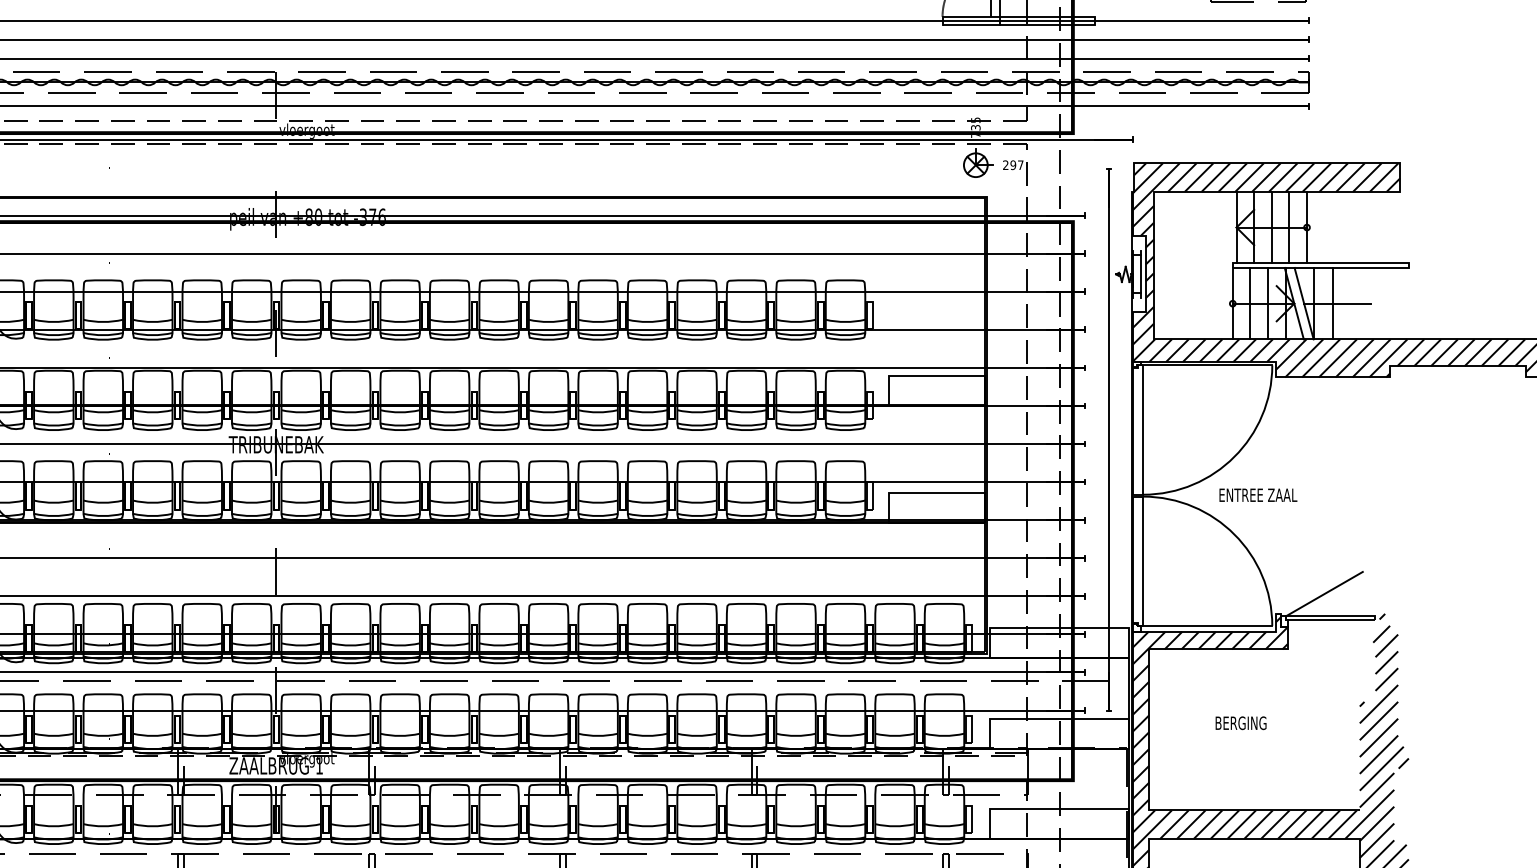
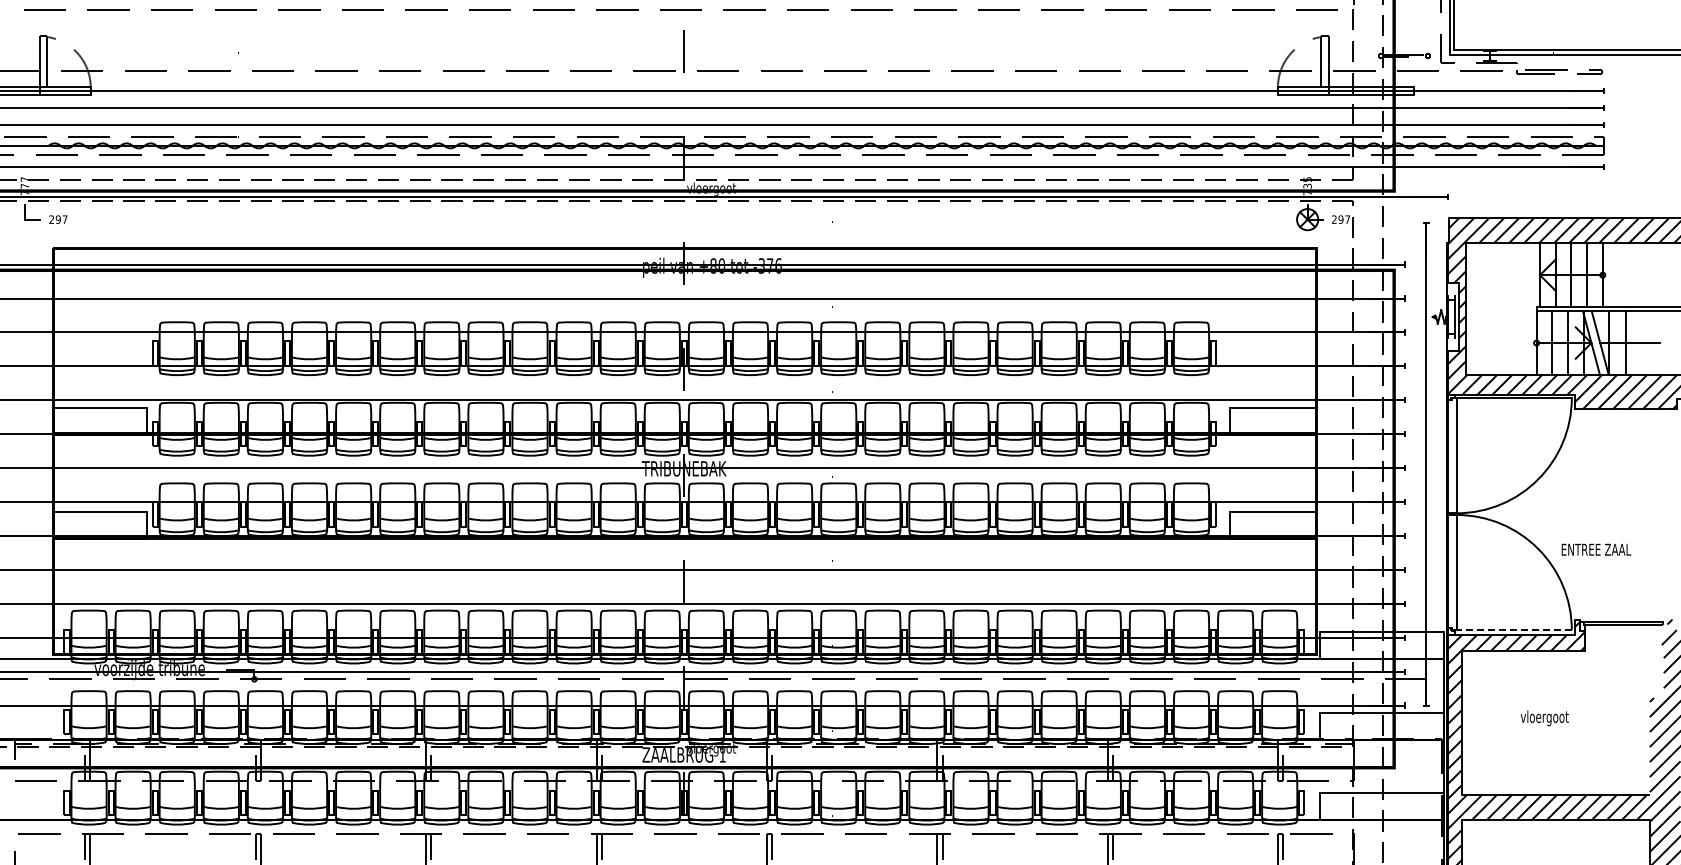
text: (1258, 494) -> (1596, 549), moved
line: (1324, 593) -> (1618, 601), removed
line: (1207, 626) -> (1514, 630), solid -> dashed
text: (1241, 724) -> (1544, 718), BERGING -> vloergoot

